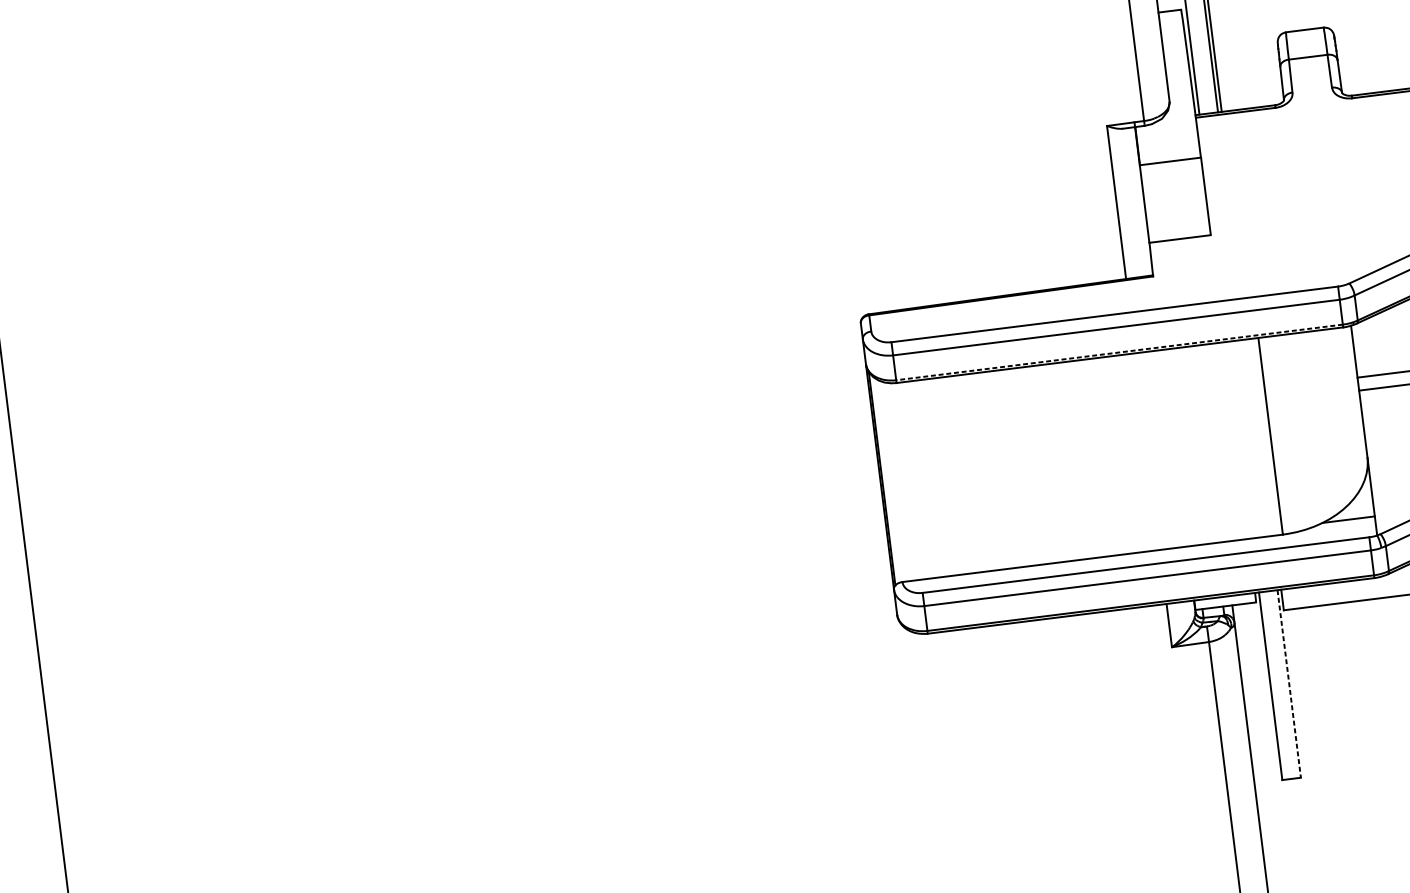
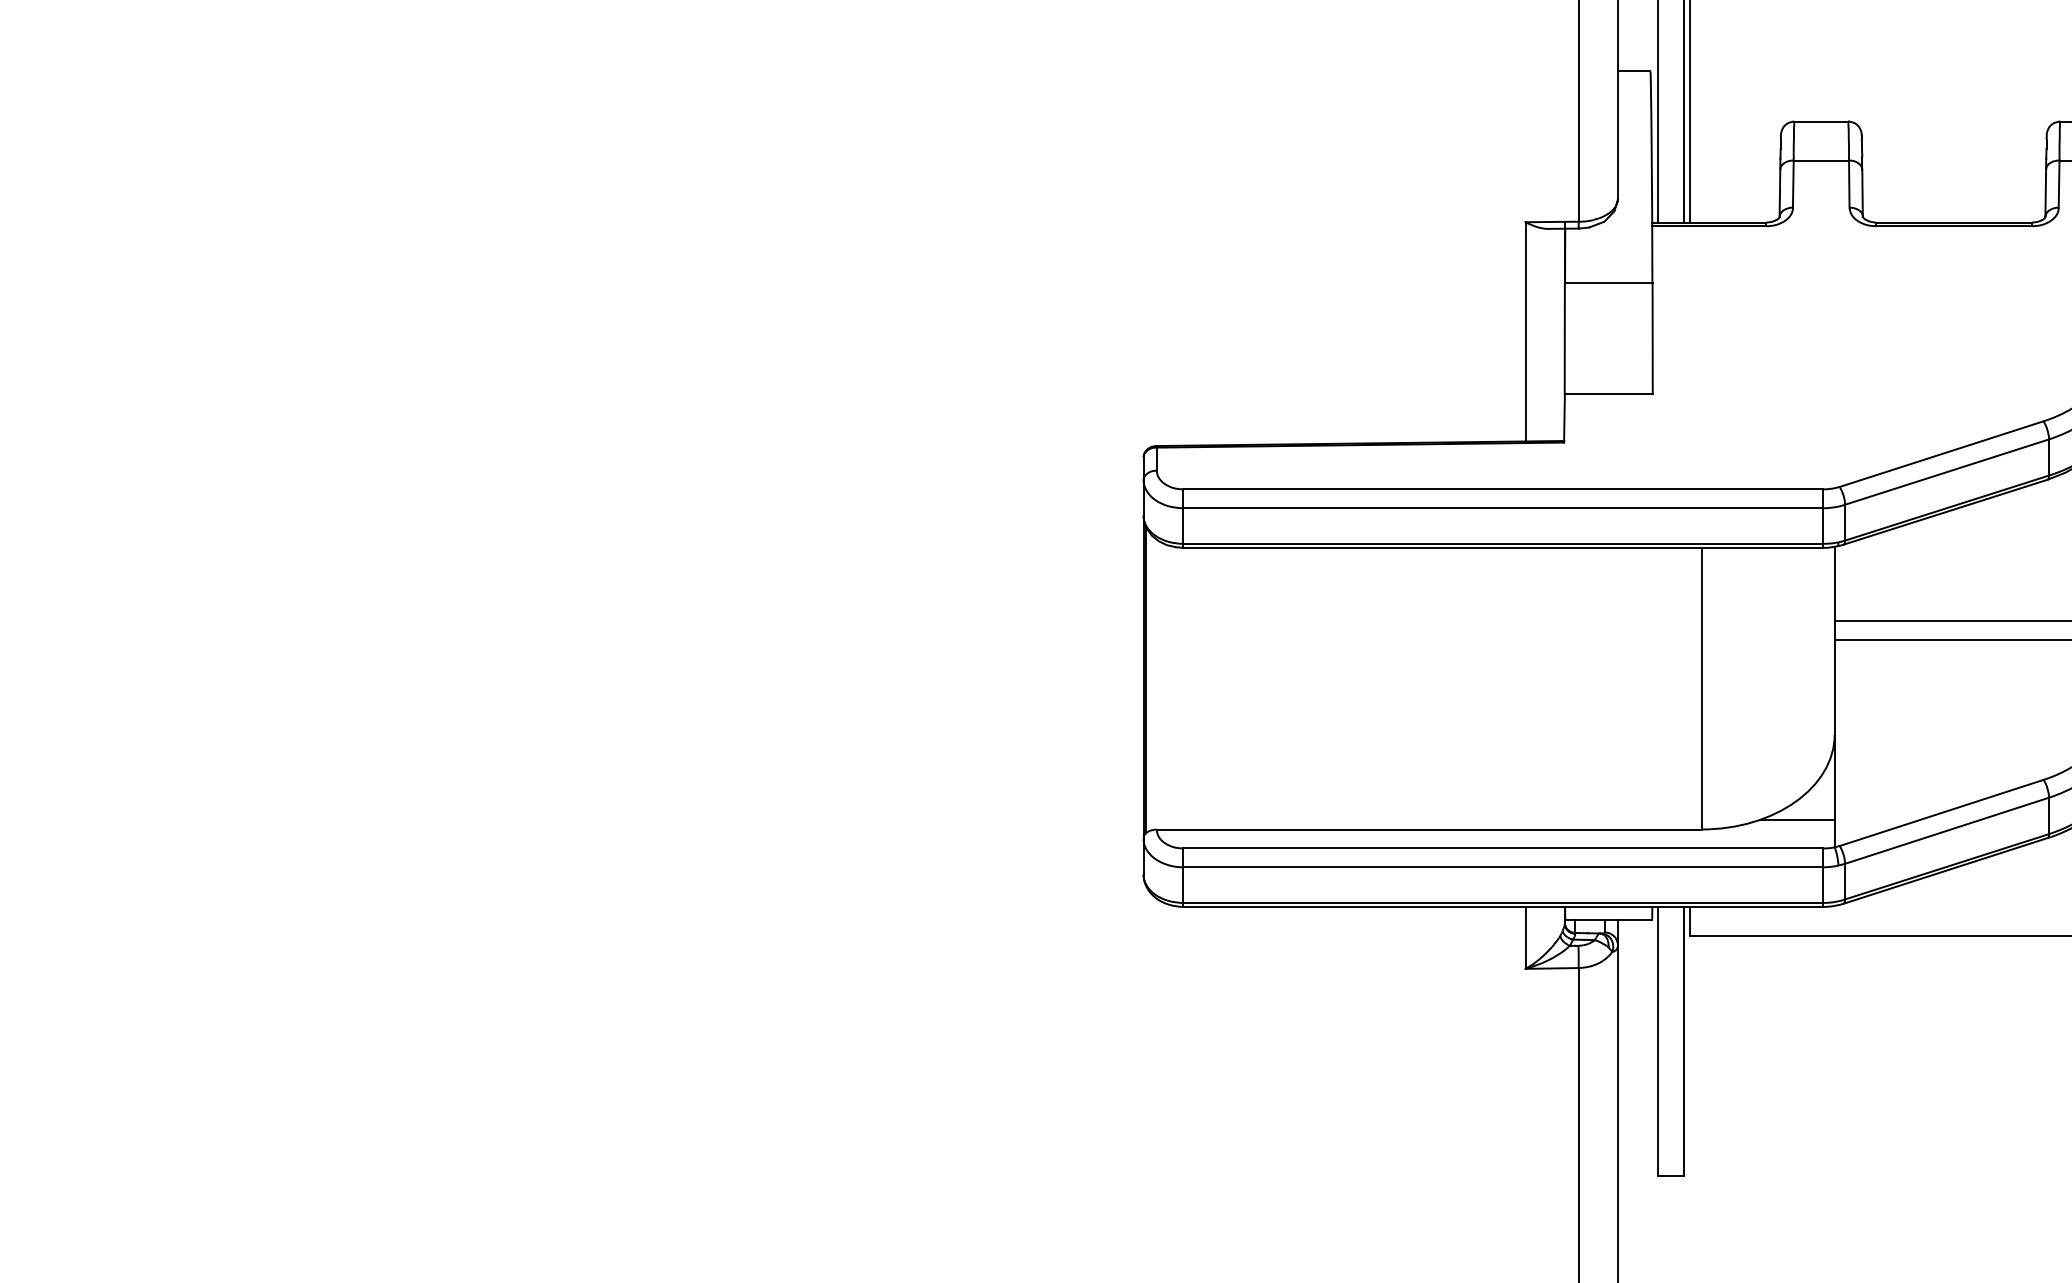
line: (1119, 352) -> (1503, 543), dashed -> solid
line: (1289, 684) -> (1684, 1041), dashed -> solid

